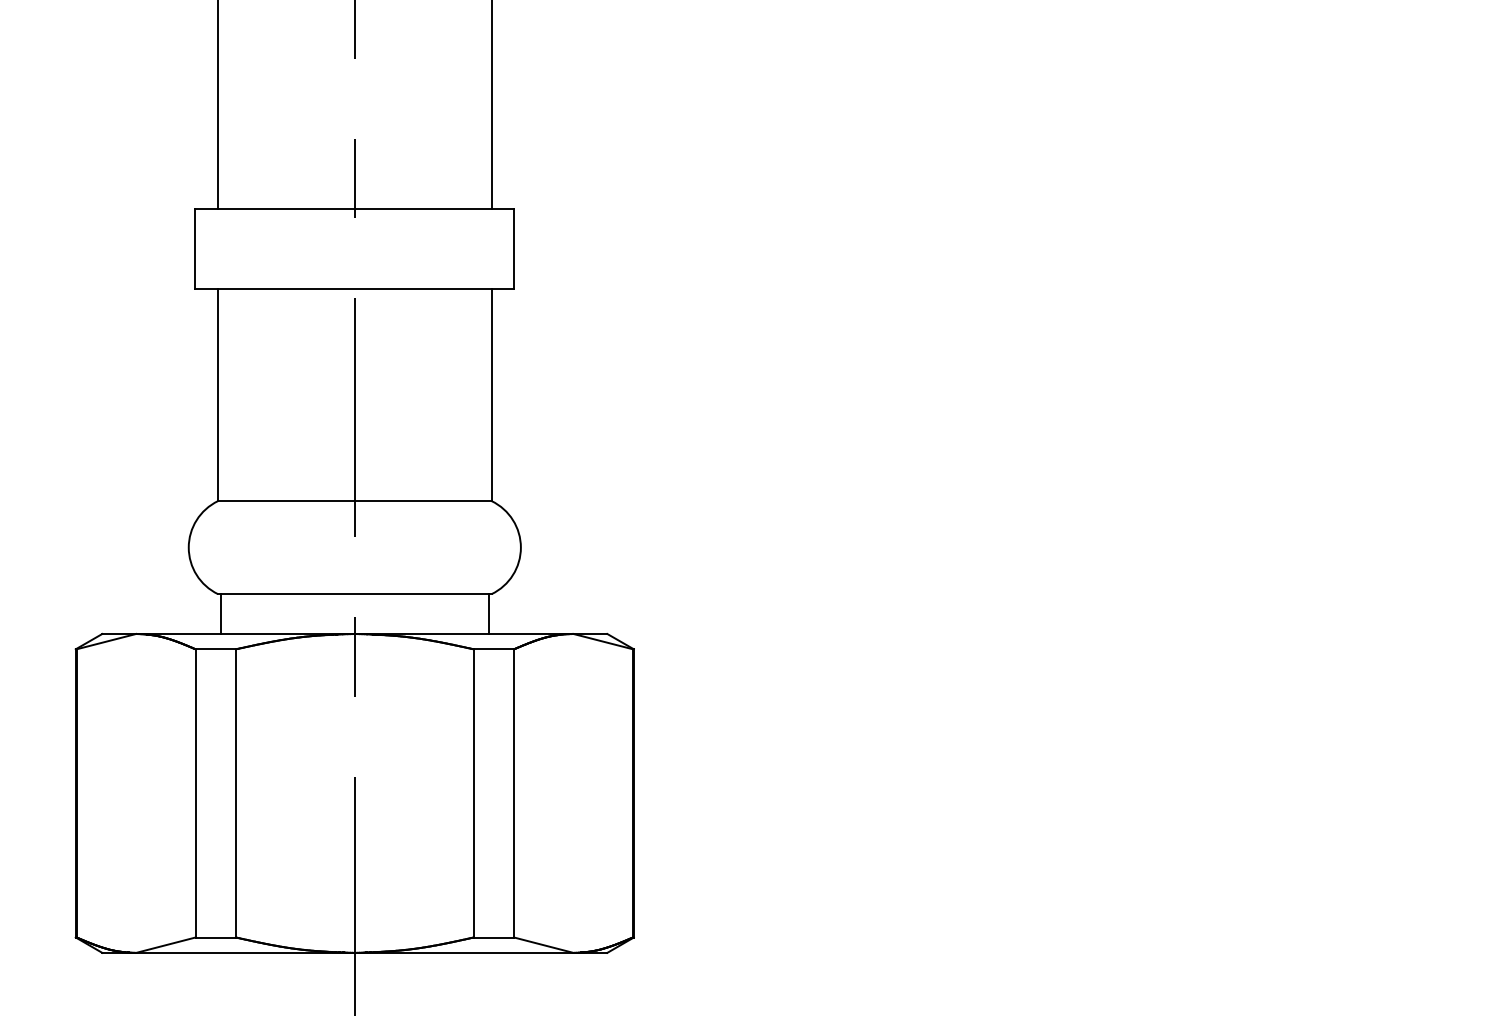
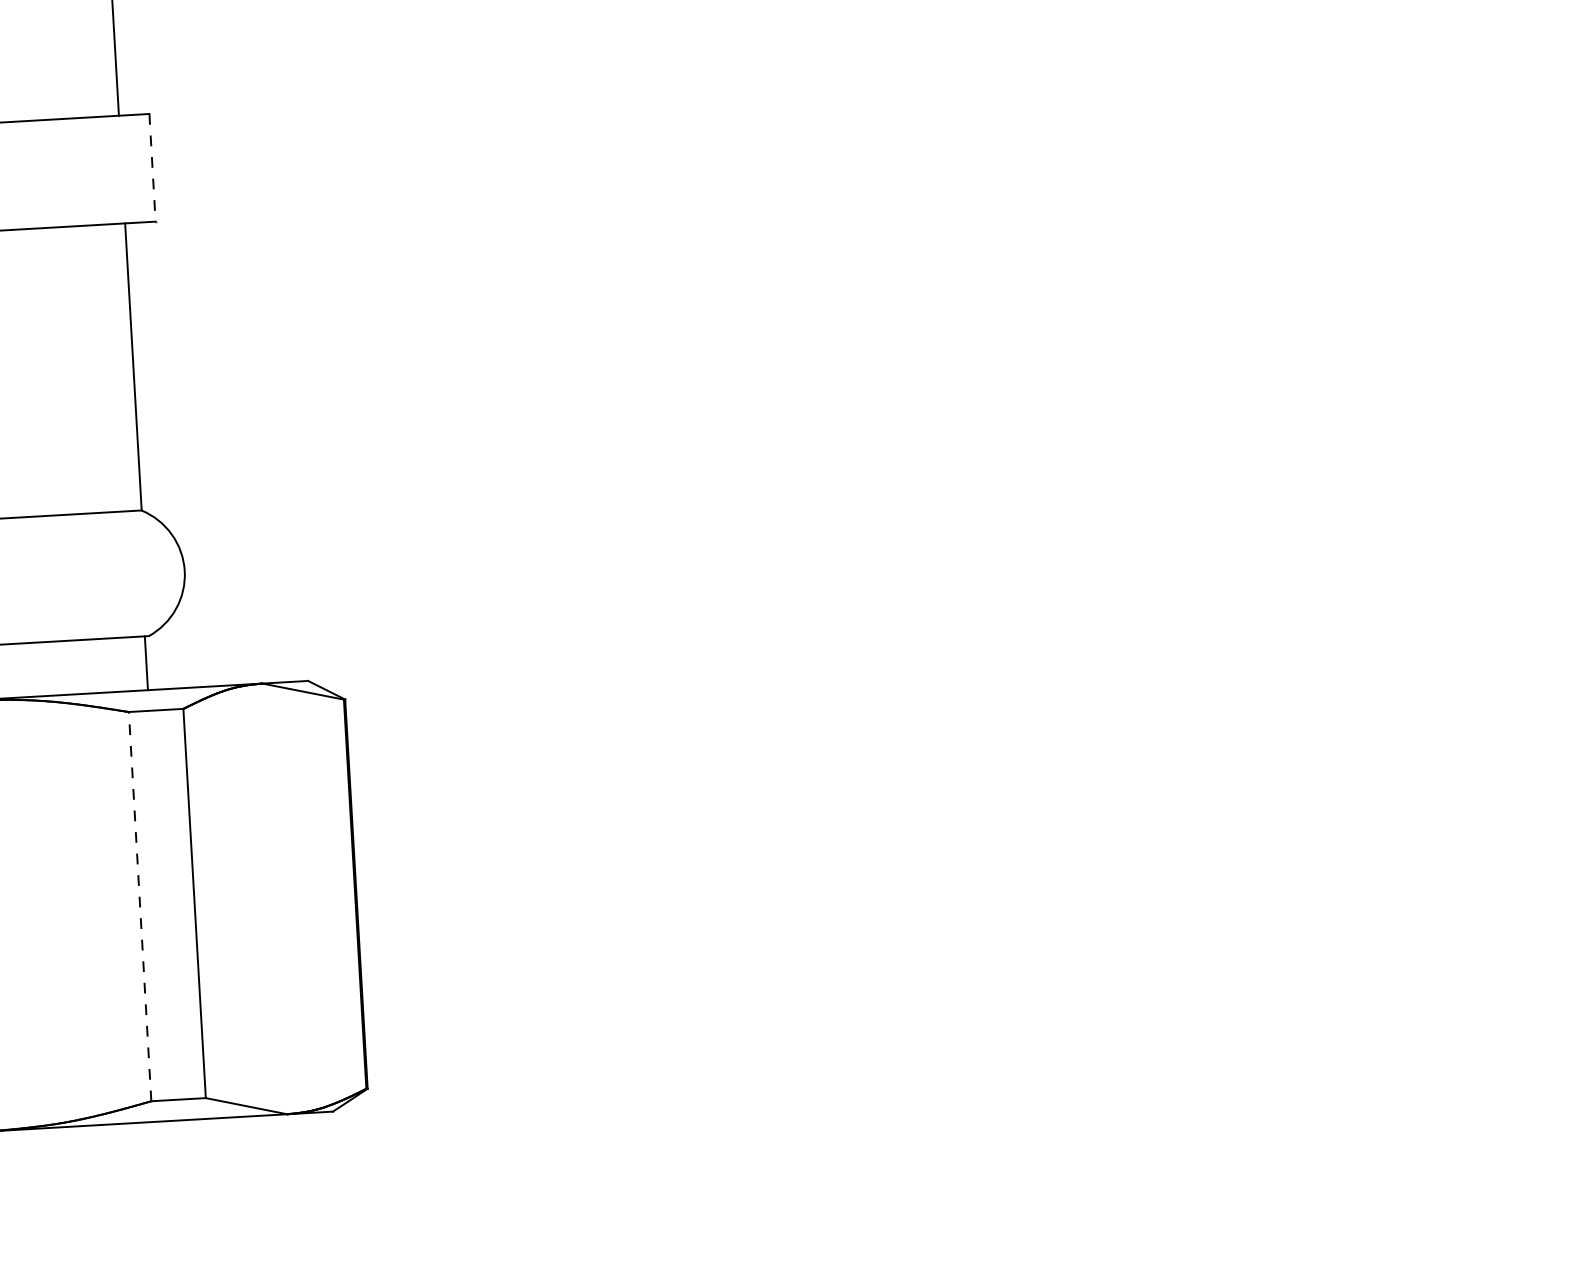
line: (514, 248) -> (152, 167), solid -> dashed
line: (473, 792) -> (139, 905), solid -> dashed

